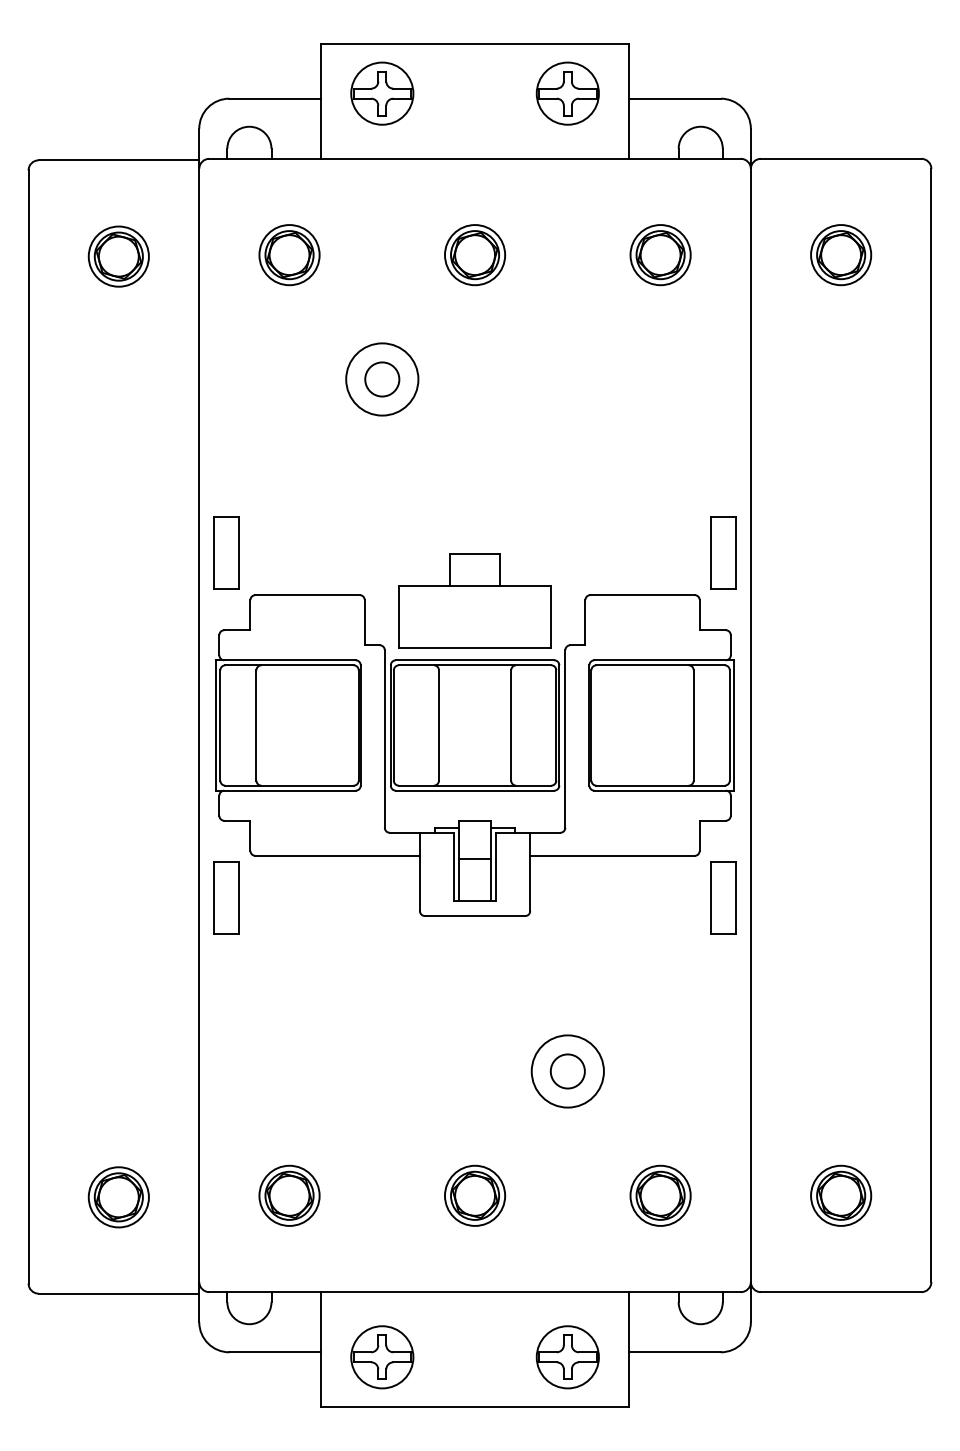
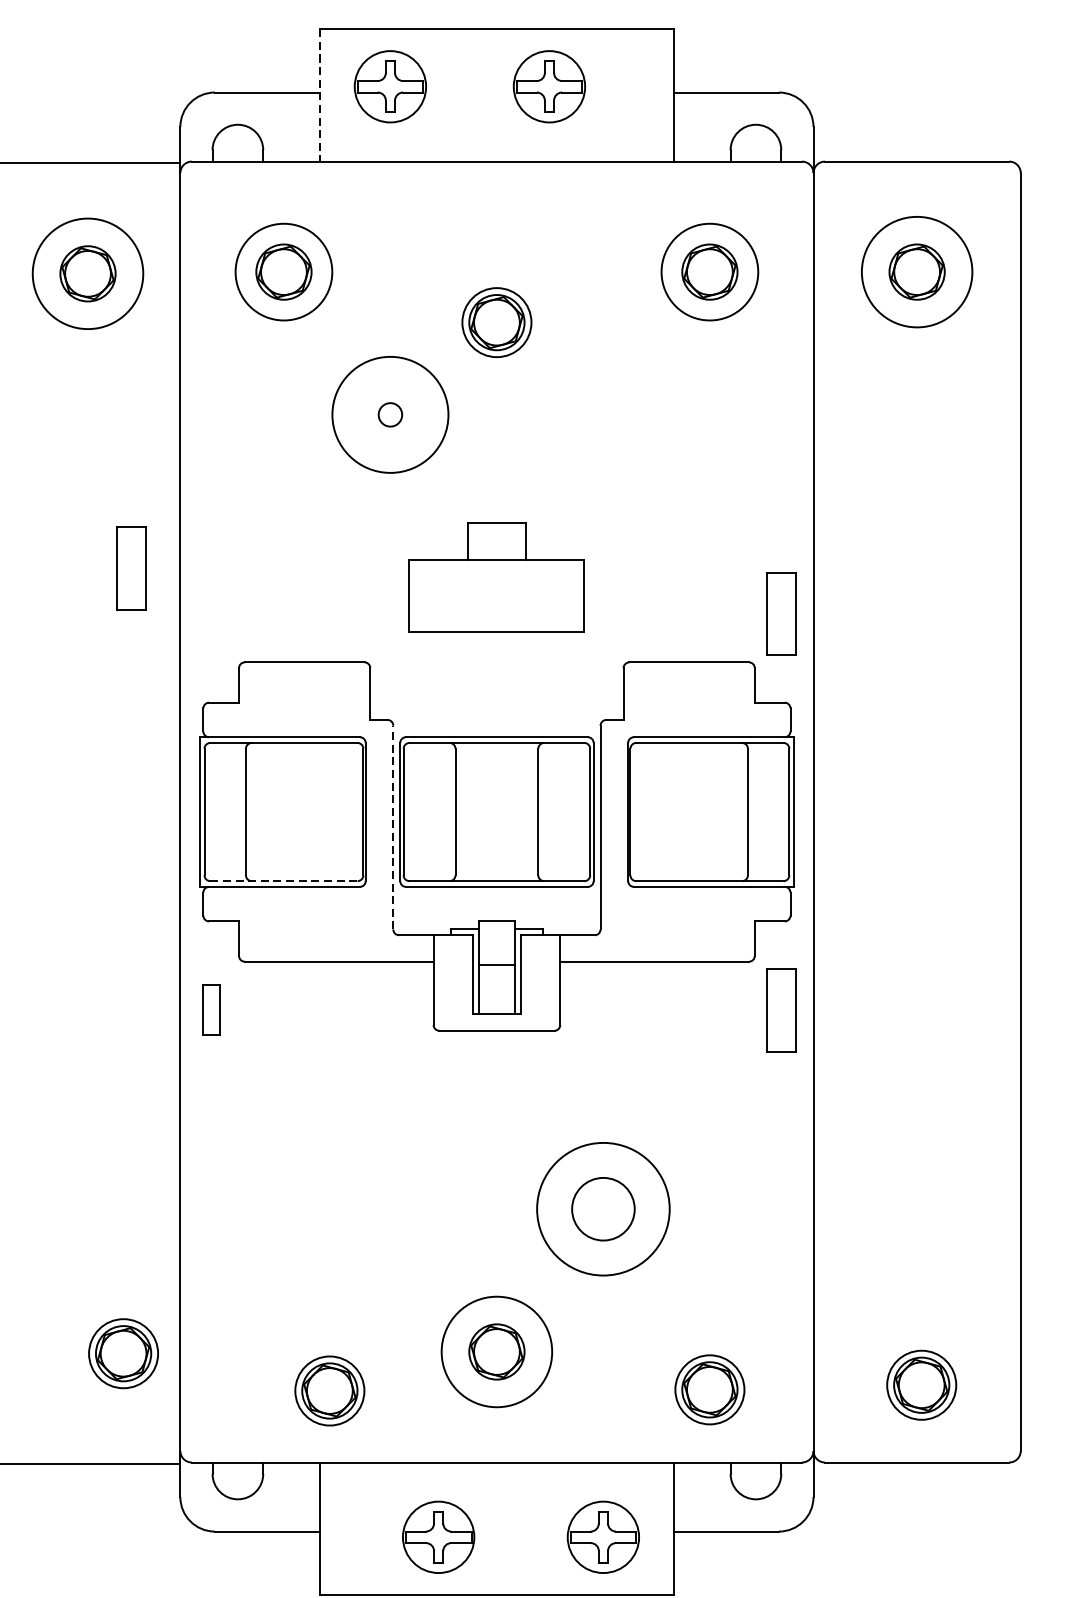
part: (567, 93) -> (549, 86), moved
line: (321, 101) -> (320, 95), solid -> dashed
circle: (289, 255) -> (283, 272), size x1.4
part: (474, 255) -> (496, 323), moved
circle: (660, 255) -> (709, 272), size x1.4
circle: (841, 255) -> (917, 272), size x1.6
circle: (118, 256) -> (87, 273), size x1.6
circle: (382, 379) -> (390, 414), size x0.6
circle: (382, 379) -> (390, 414), size x1.4
part: (226, 552) -> (131, 567), moved
part: (474, 600) -> (496, 576), moved
line: (384, 739) -> (392, 828), solid -> dashed
line: (290, 785) -> (285, 880), solid -> dashed
part: (226, 897) -> (211, 1009), size x0.6
circle: (567, 1071) -> (603, 1209), size x1.6
circle: (567, 1071) -> (603, 1209), size x1.6
part: (289, 1195) -> (329, 1390), moved
circle: (475, 1195) -> (497, 1351), size x1.6
part: (660, 1195) -> (709, 1389), moved
part: (841, 1195) -> (922, 1384), moved
part: (118, 1197) -> (123, 1353), moved
part: (382, 1357) -> (438, 1537), moved

